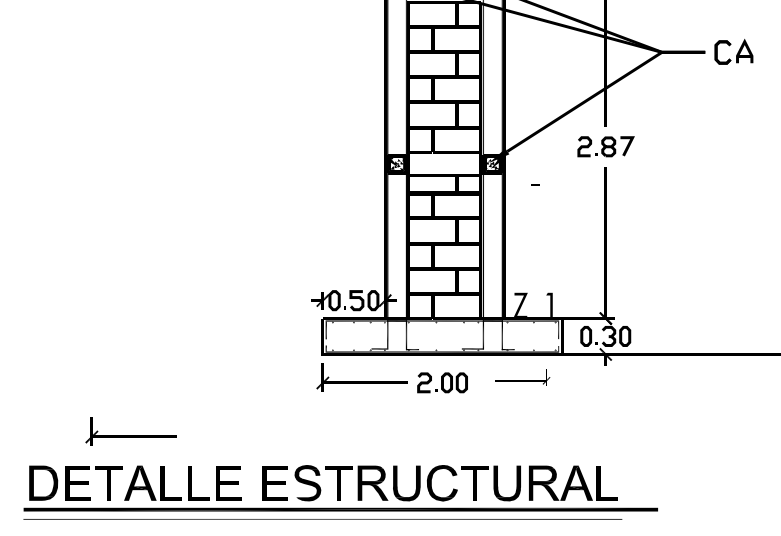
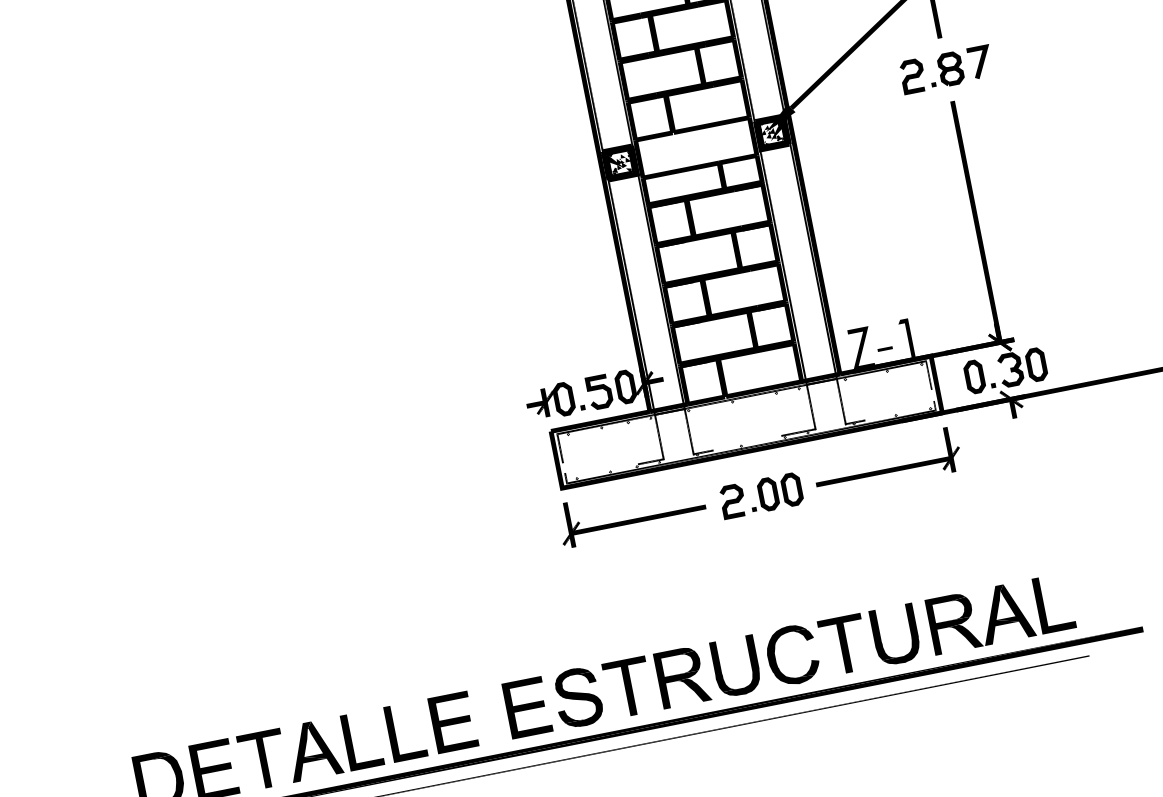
part: (535, 184) -> (885, 348), moved
part: (522, 377) -> (886, 462), size x1.67
part: (130, 431) -> (281, 671), removed
fill: (300, 493) -> (570, 716), added

